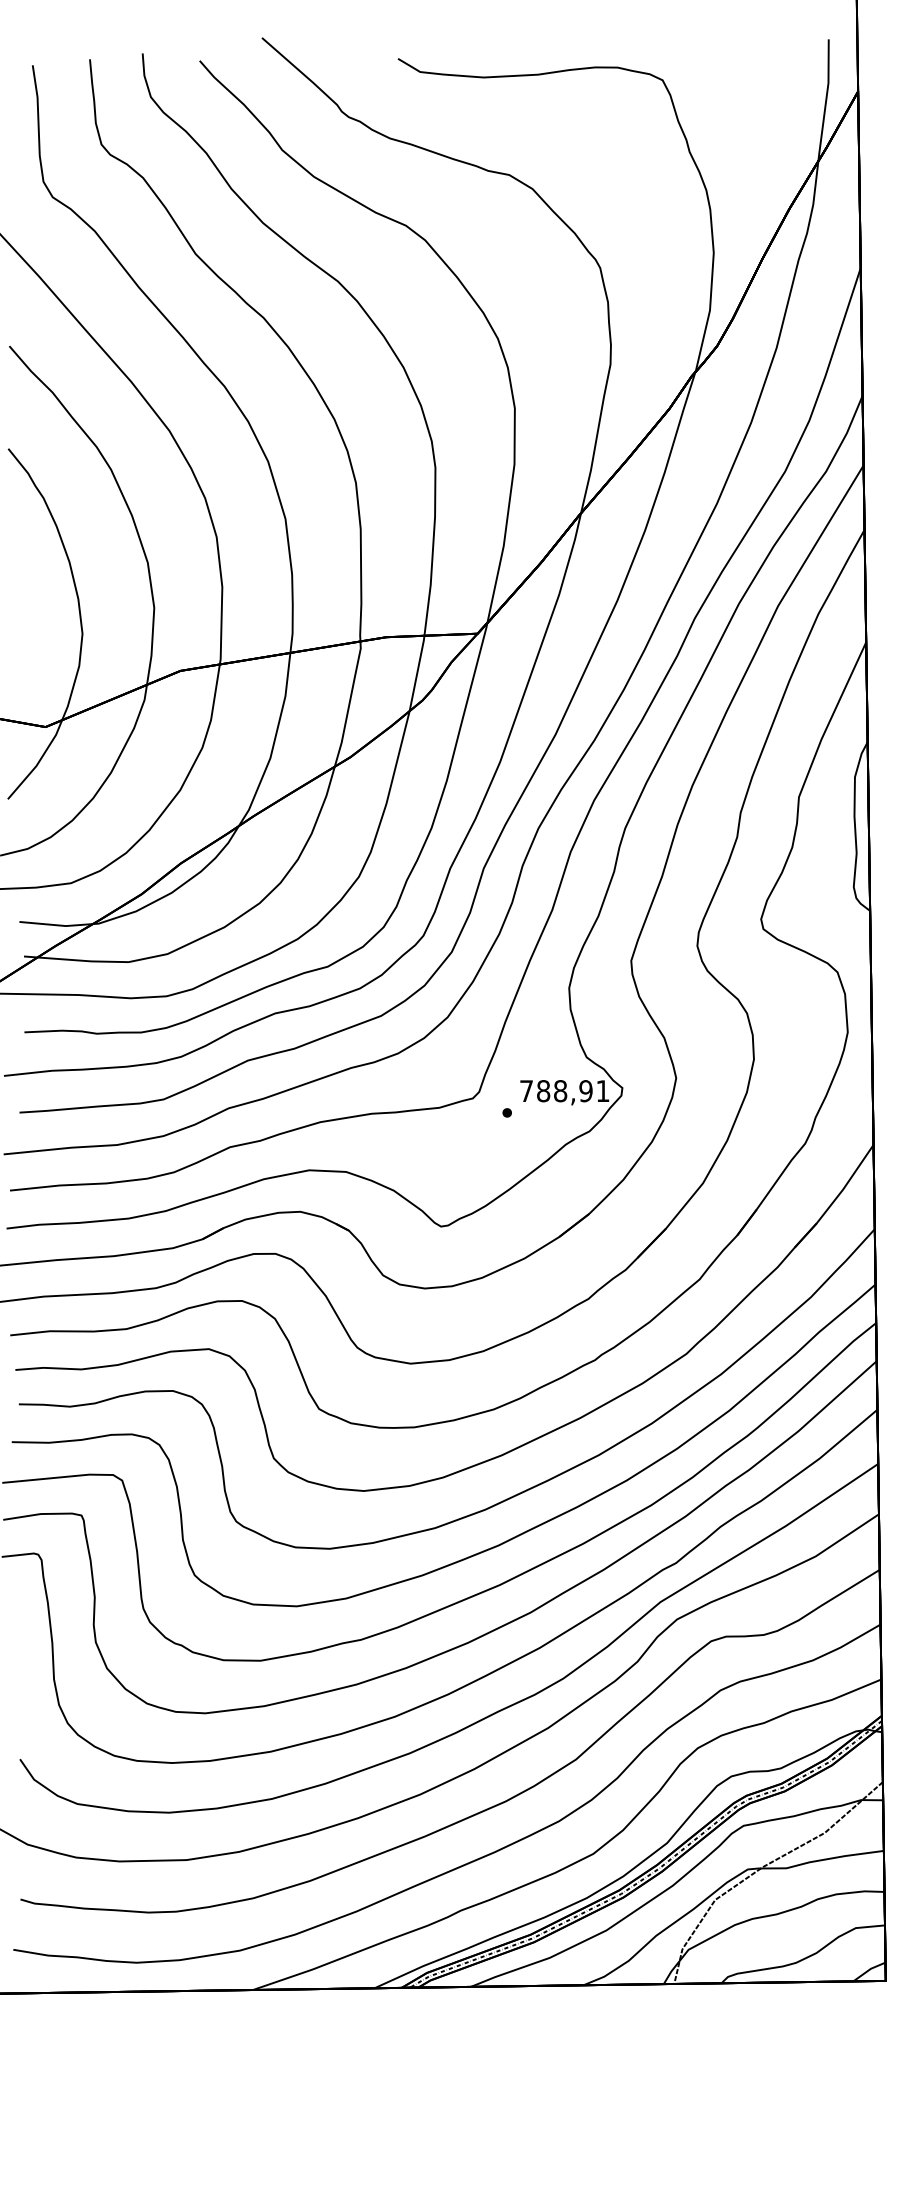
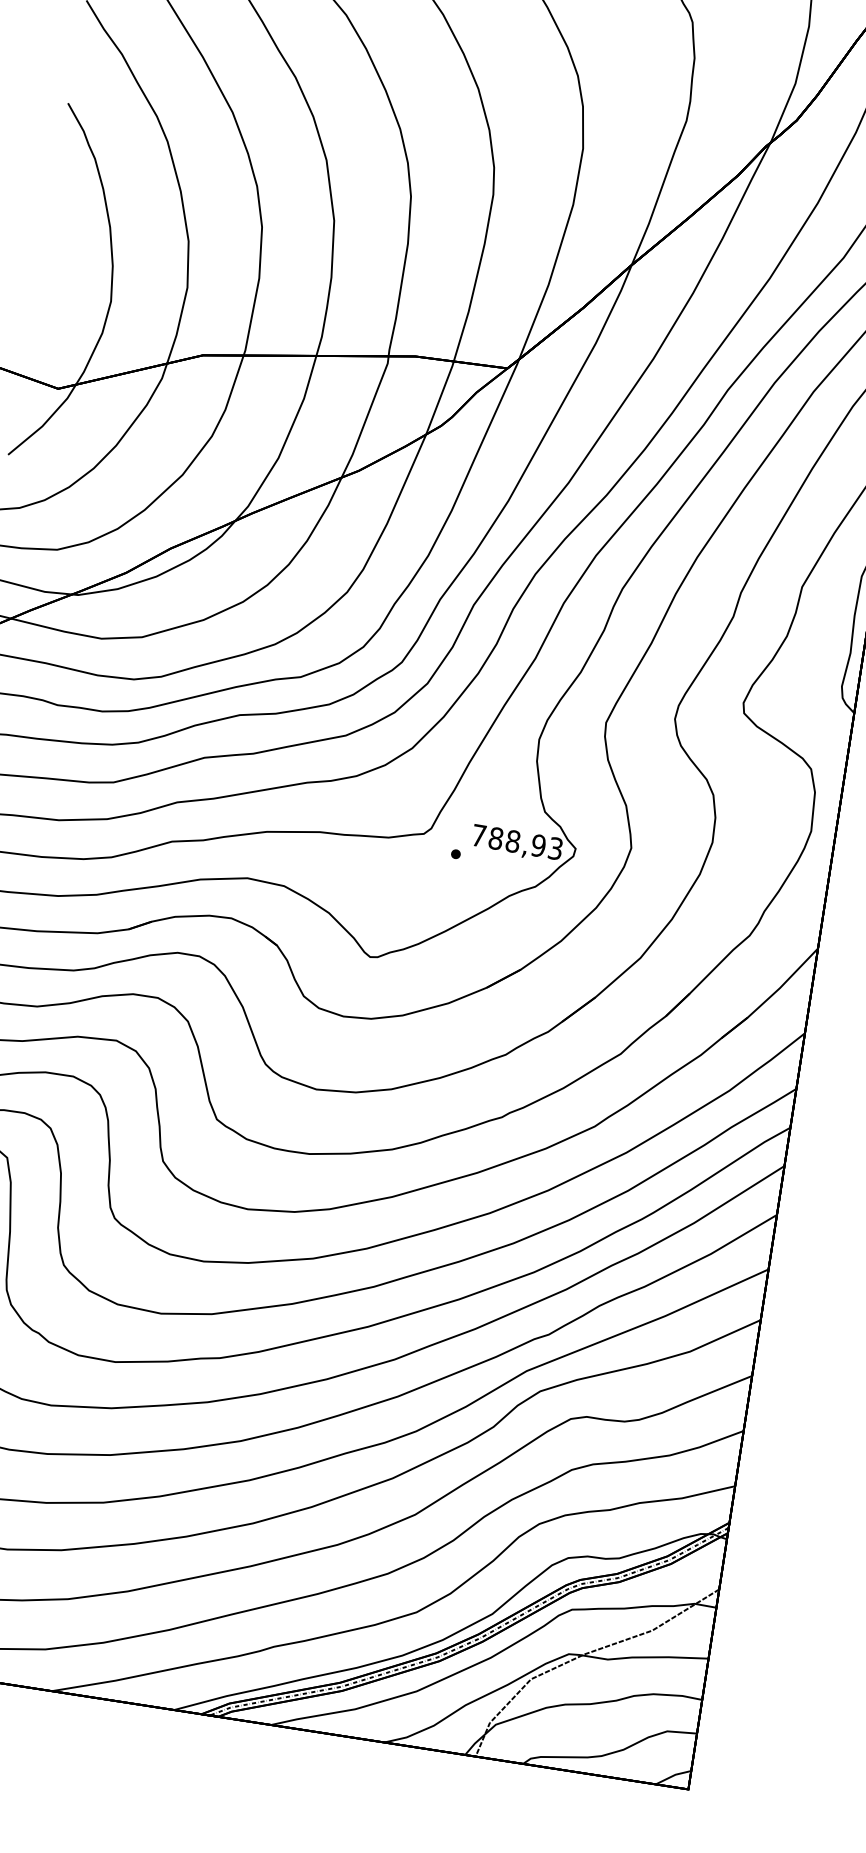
text: (602, 1091) -> (555, 848), 788,91 -> 788,93

